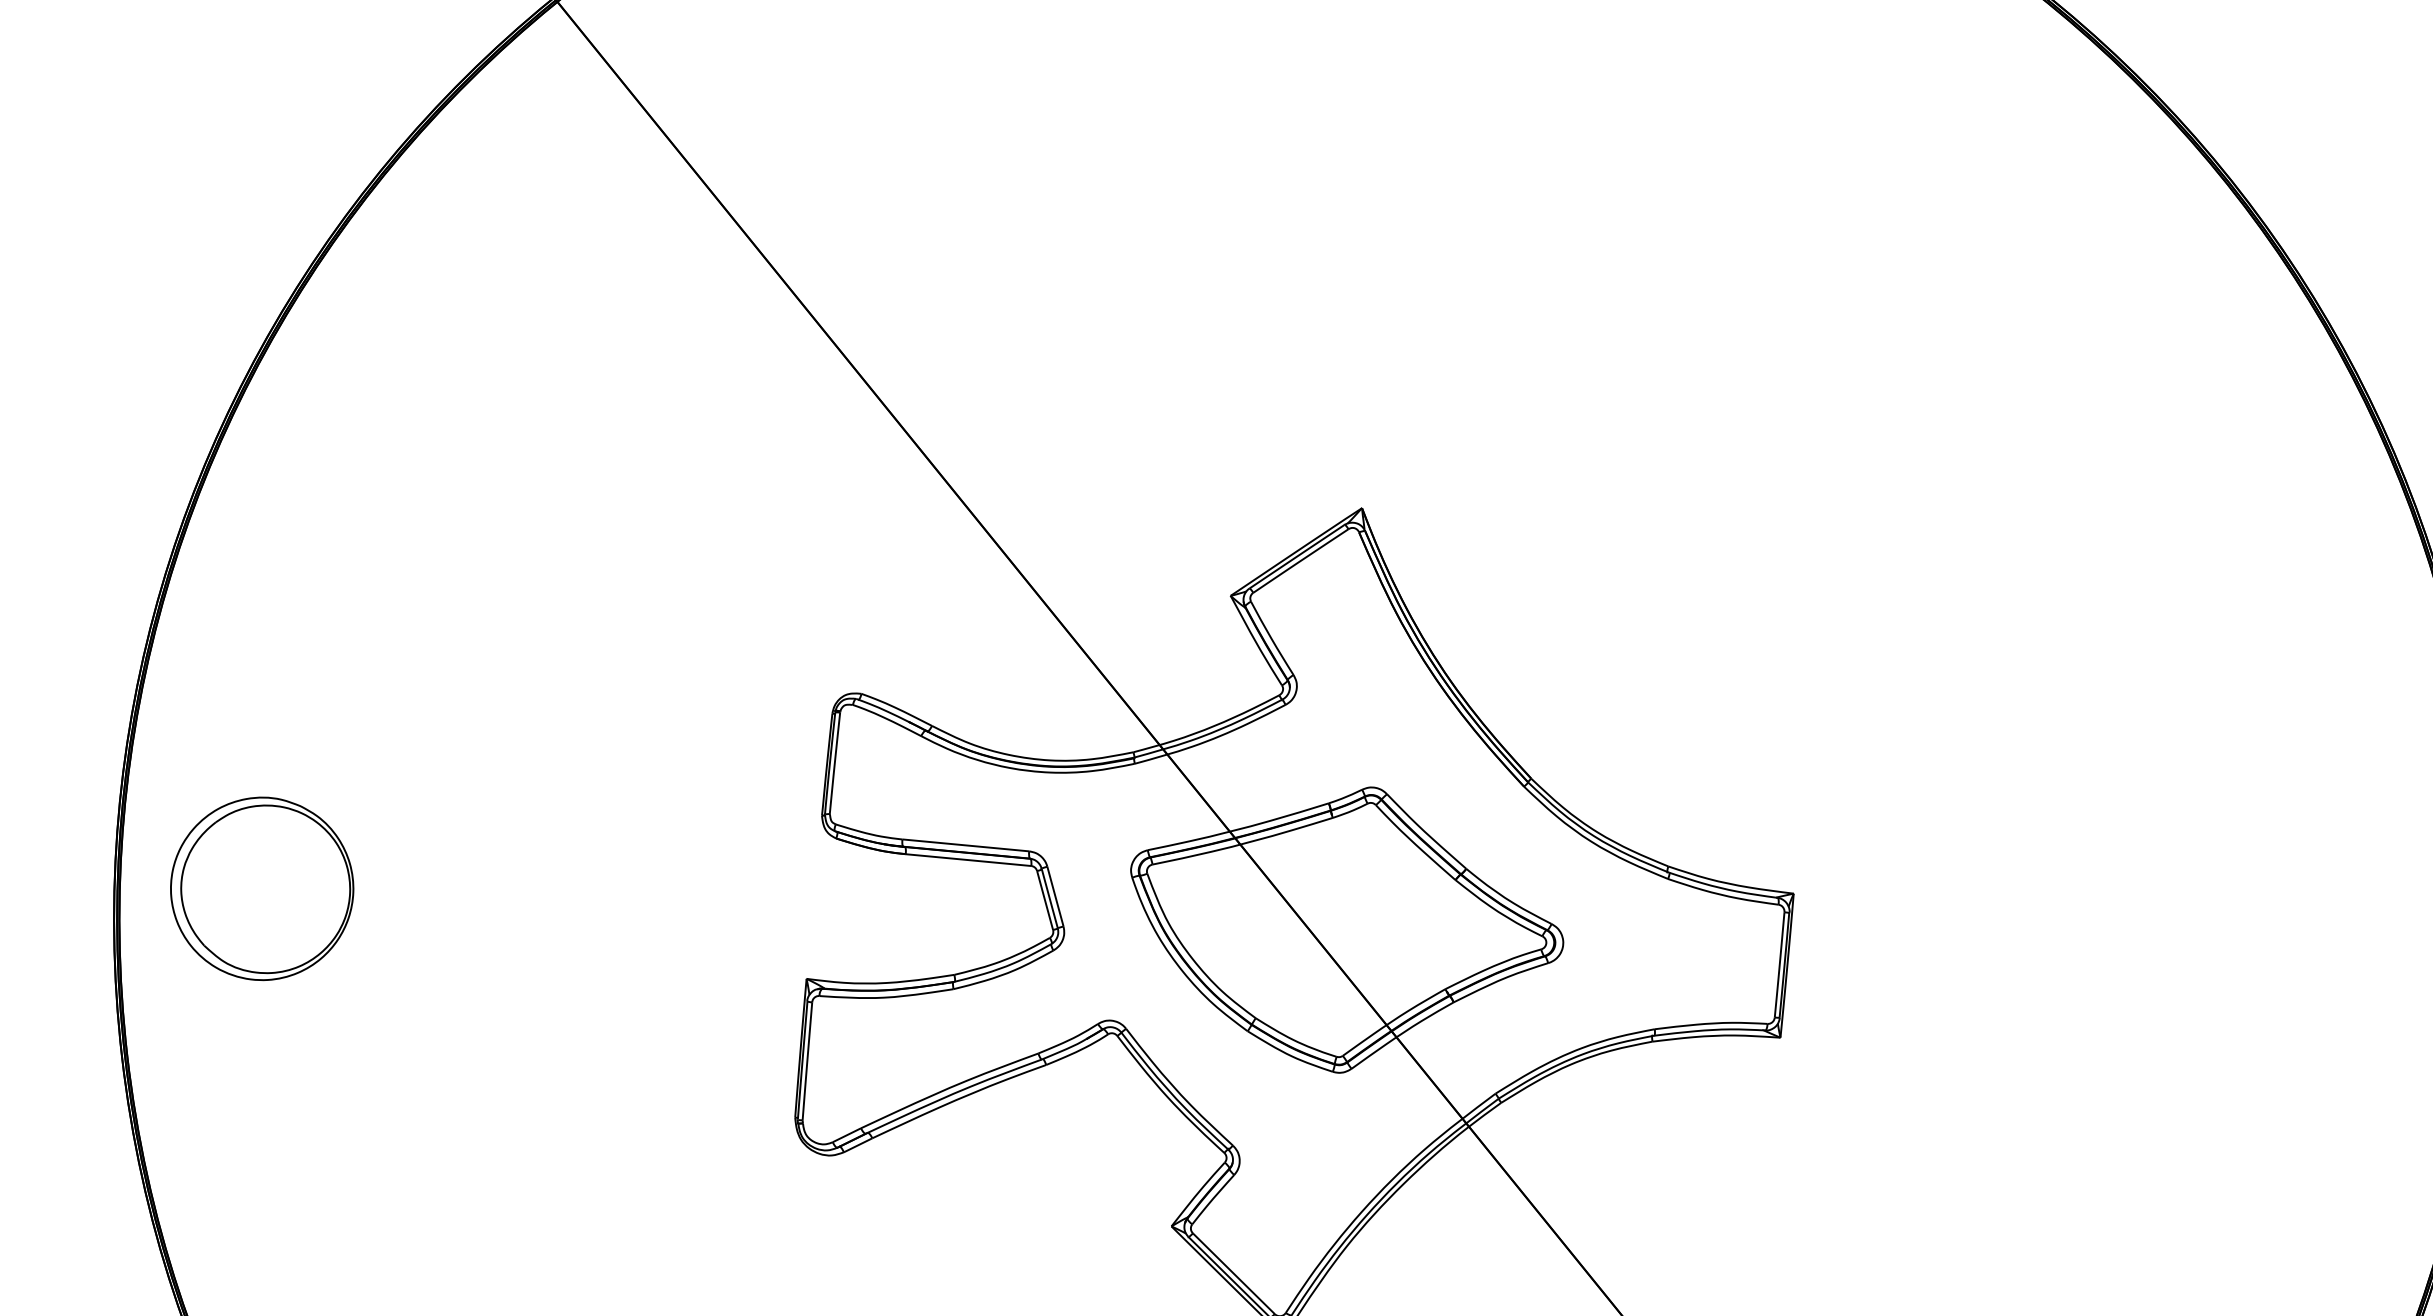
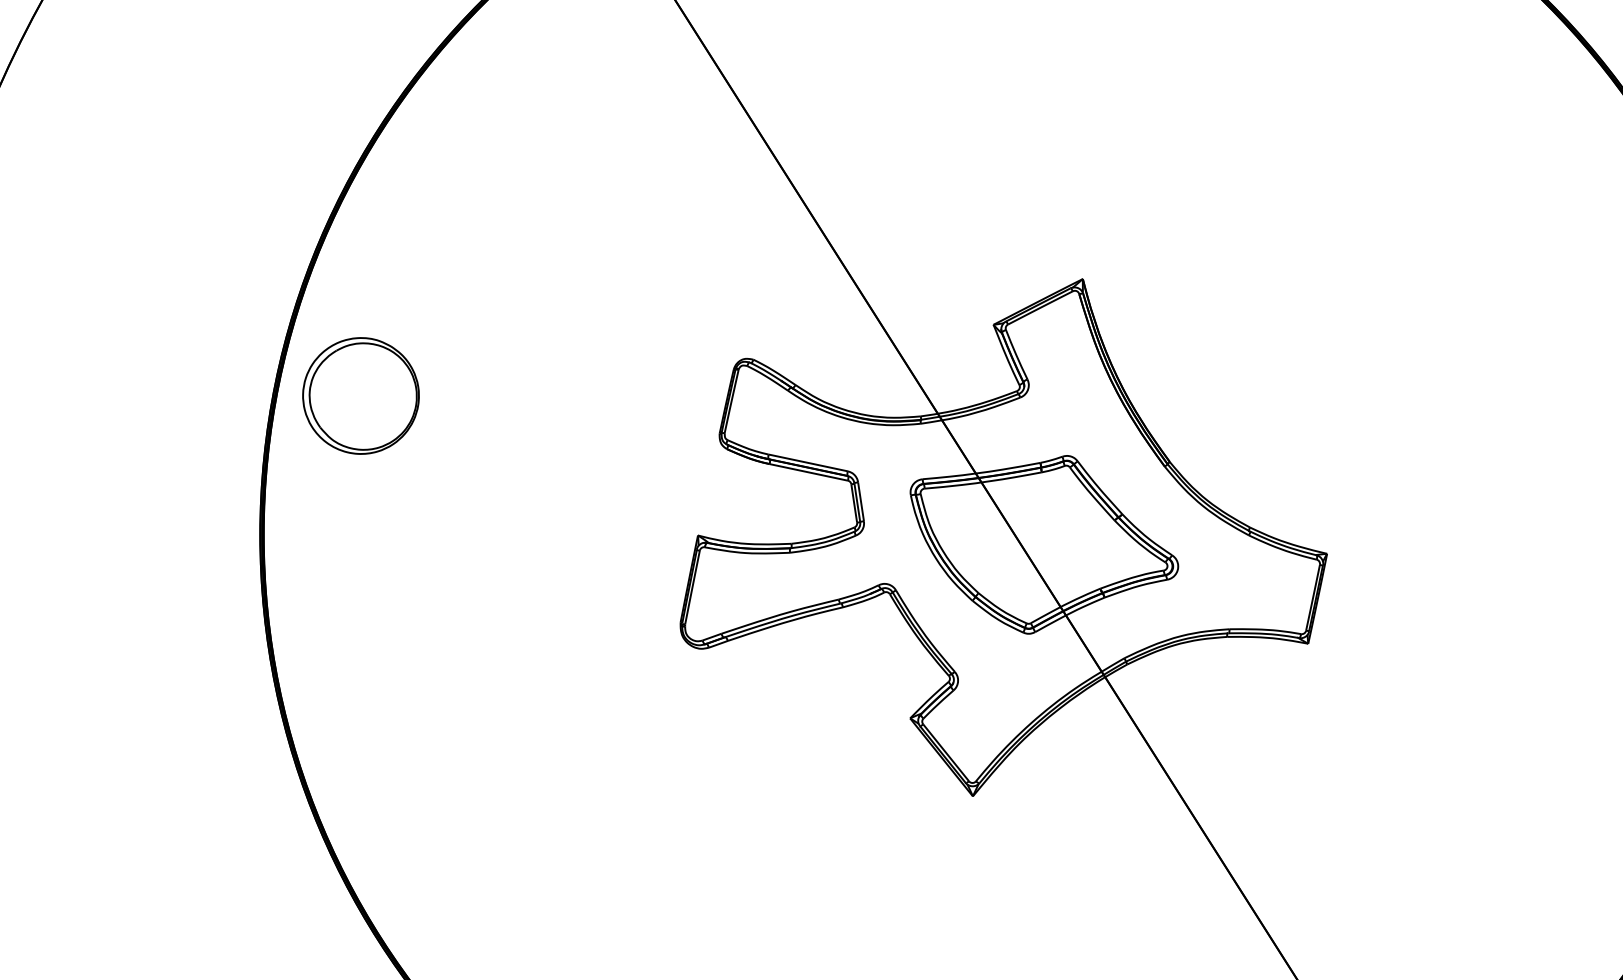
part: (261, 888) -> (360, 395), moved

